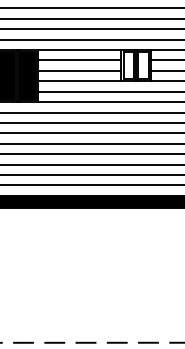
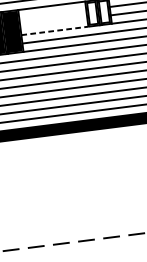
line: (79, 60) -> (52, 14), removed
line: (79, 70) -> (53, 22), removed
line: (79, 81) -> (54, 31), solid -> dashed

